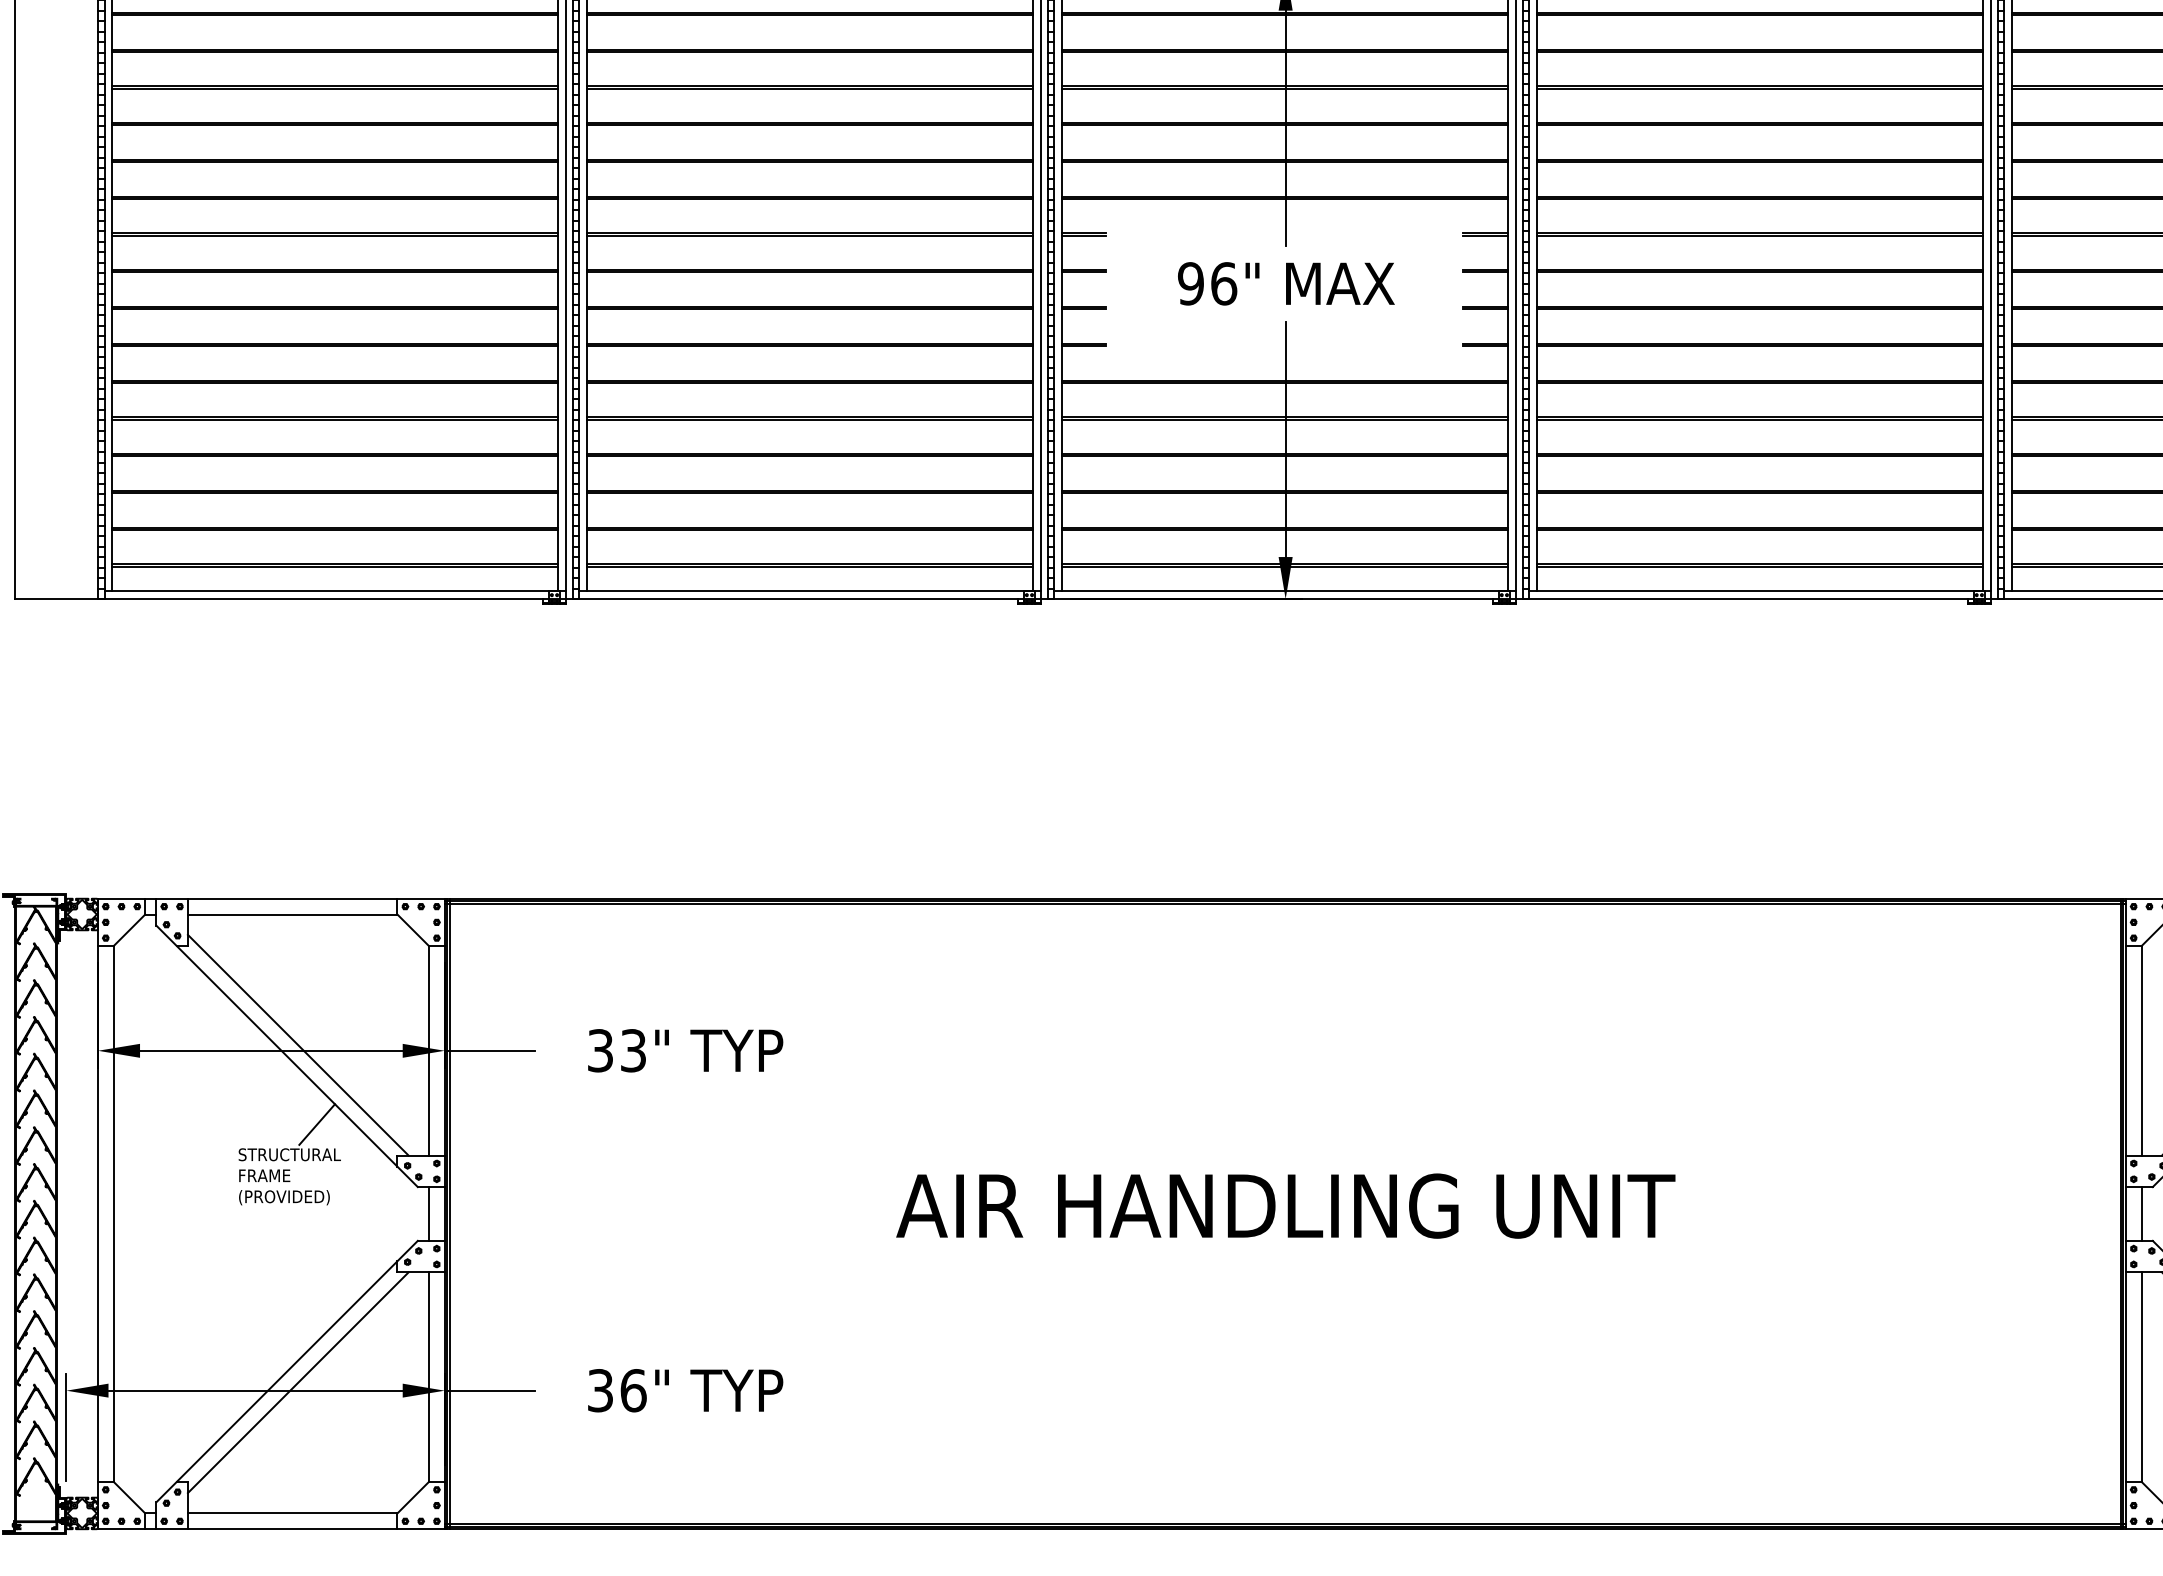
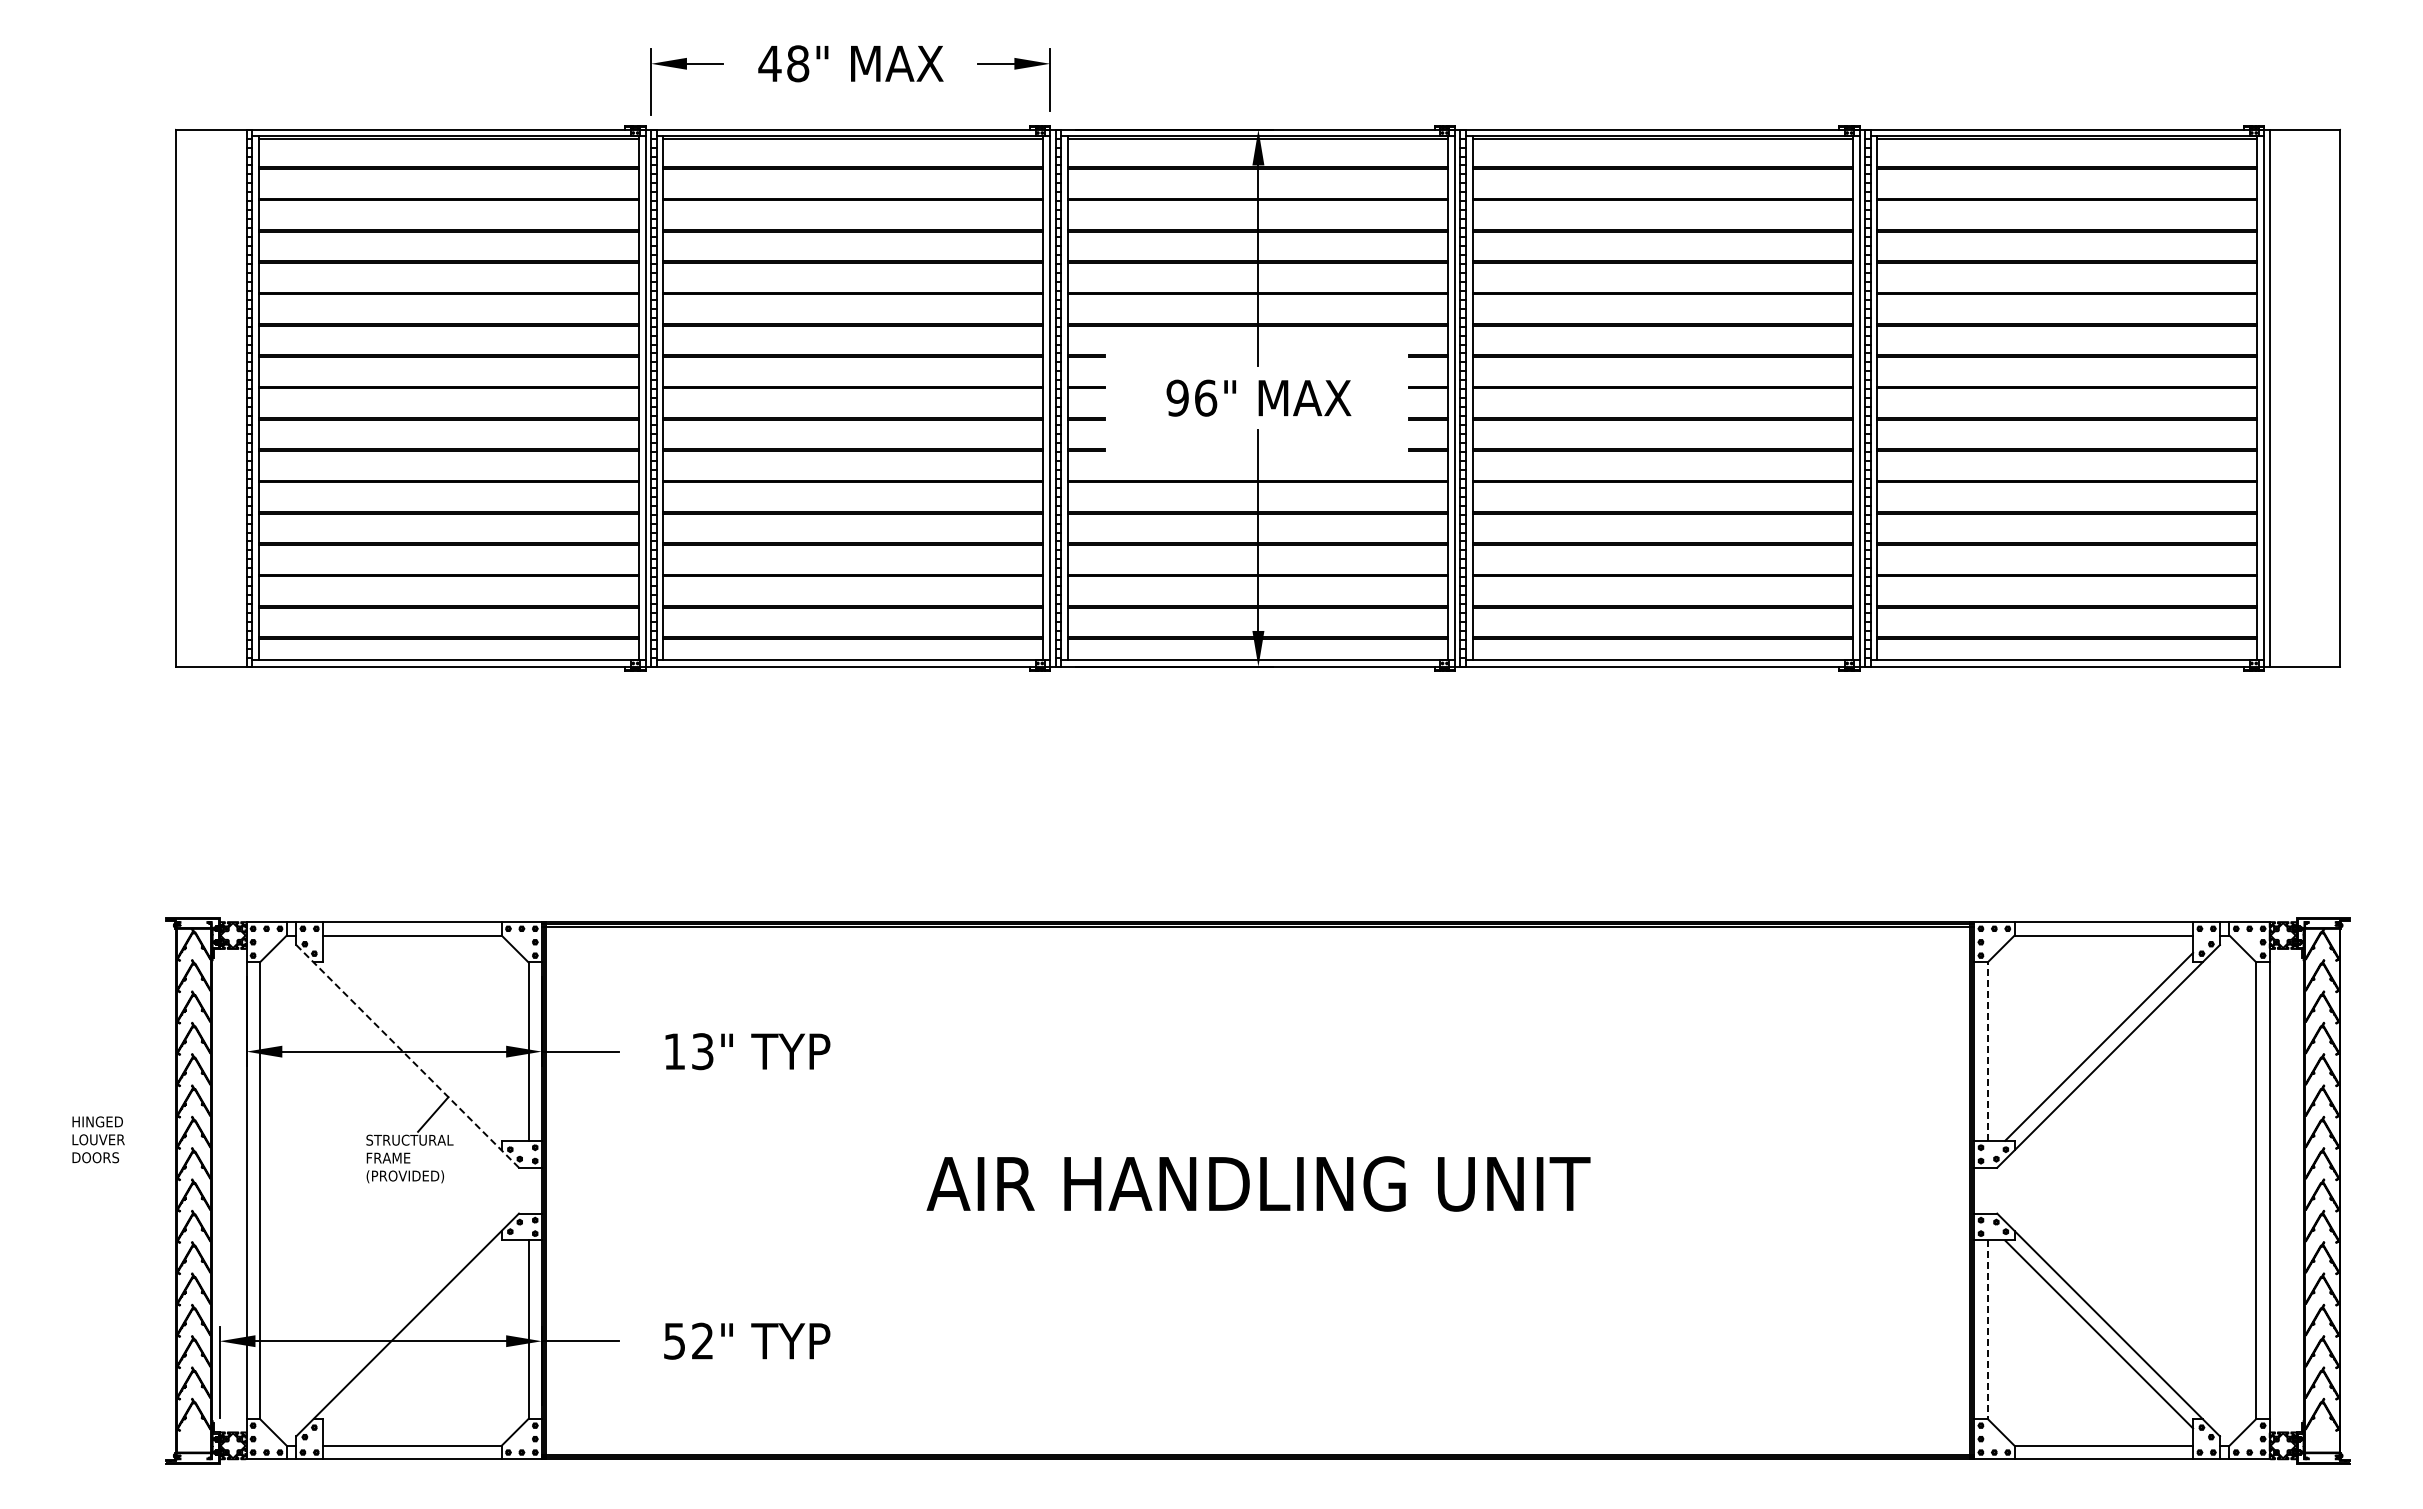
line: (298, 1044) -> (417, 1046), removed
text: (600, 1050) -> (674, 1051), 33" -> 13"
line: (2141, 1050) -> (1987, 1051), solid -> dashed
line: (288, 1056) -> (408, 1056), solid -> dashed
line: (428, 1213) -> (528, 1190), removed
line: (2141, 1213) -> (1987, 1190), removed
line: (2141, 1378) -> (1987, 1330), solid -> dashed
line: (298, 1382) -> (417, 1334), removed
text: (617, 1389) -> (689, 1340), 36" -> 52"

